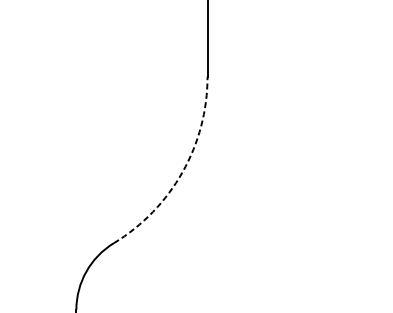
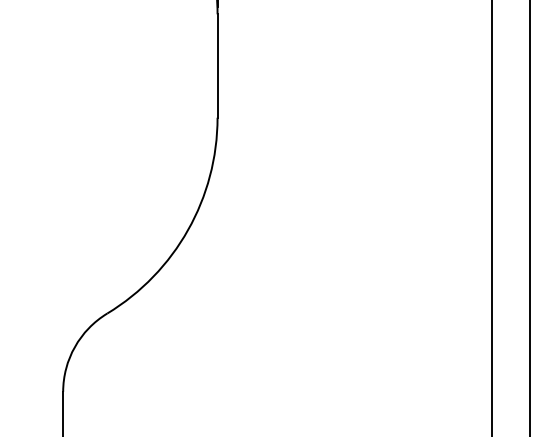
arc: (182, 172) -> (188, 230), dashed -> solid

